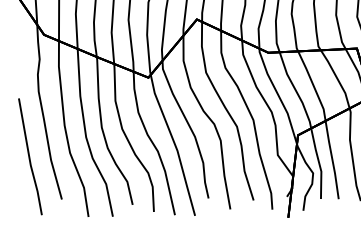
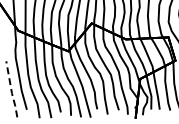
line: (29, 159) -> (11, 90), solid -> dashed

